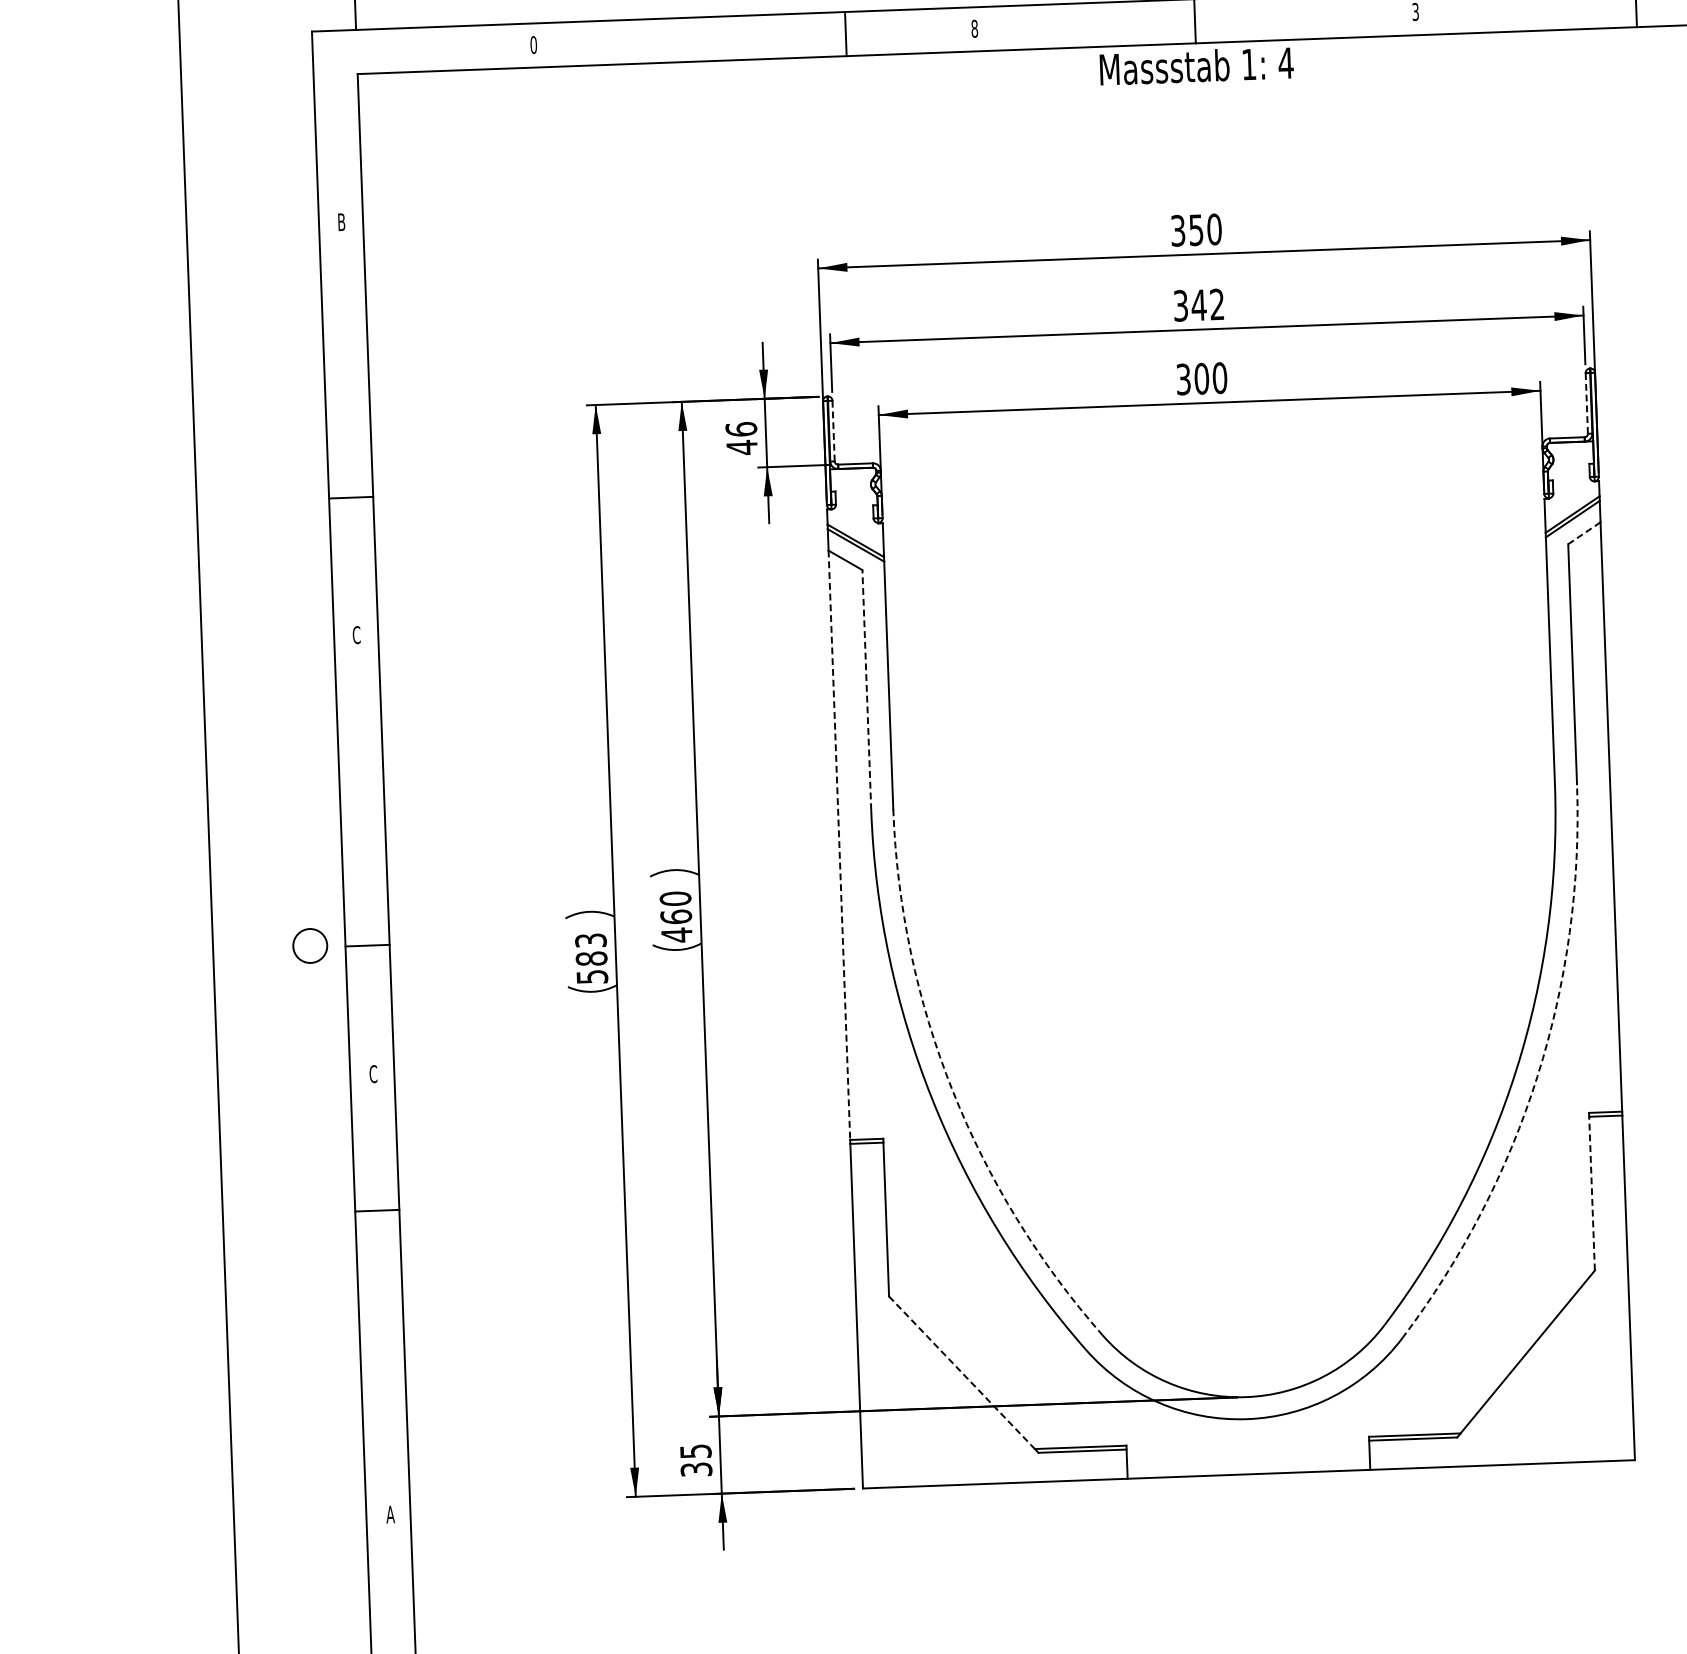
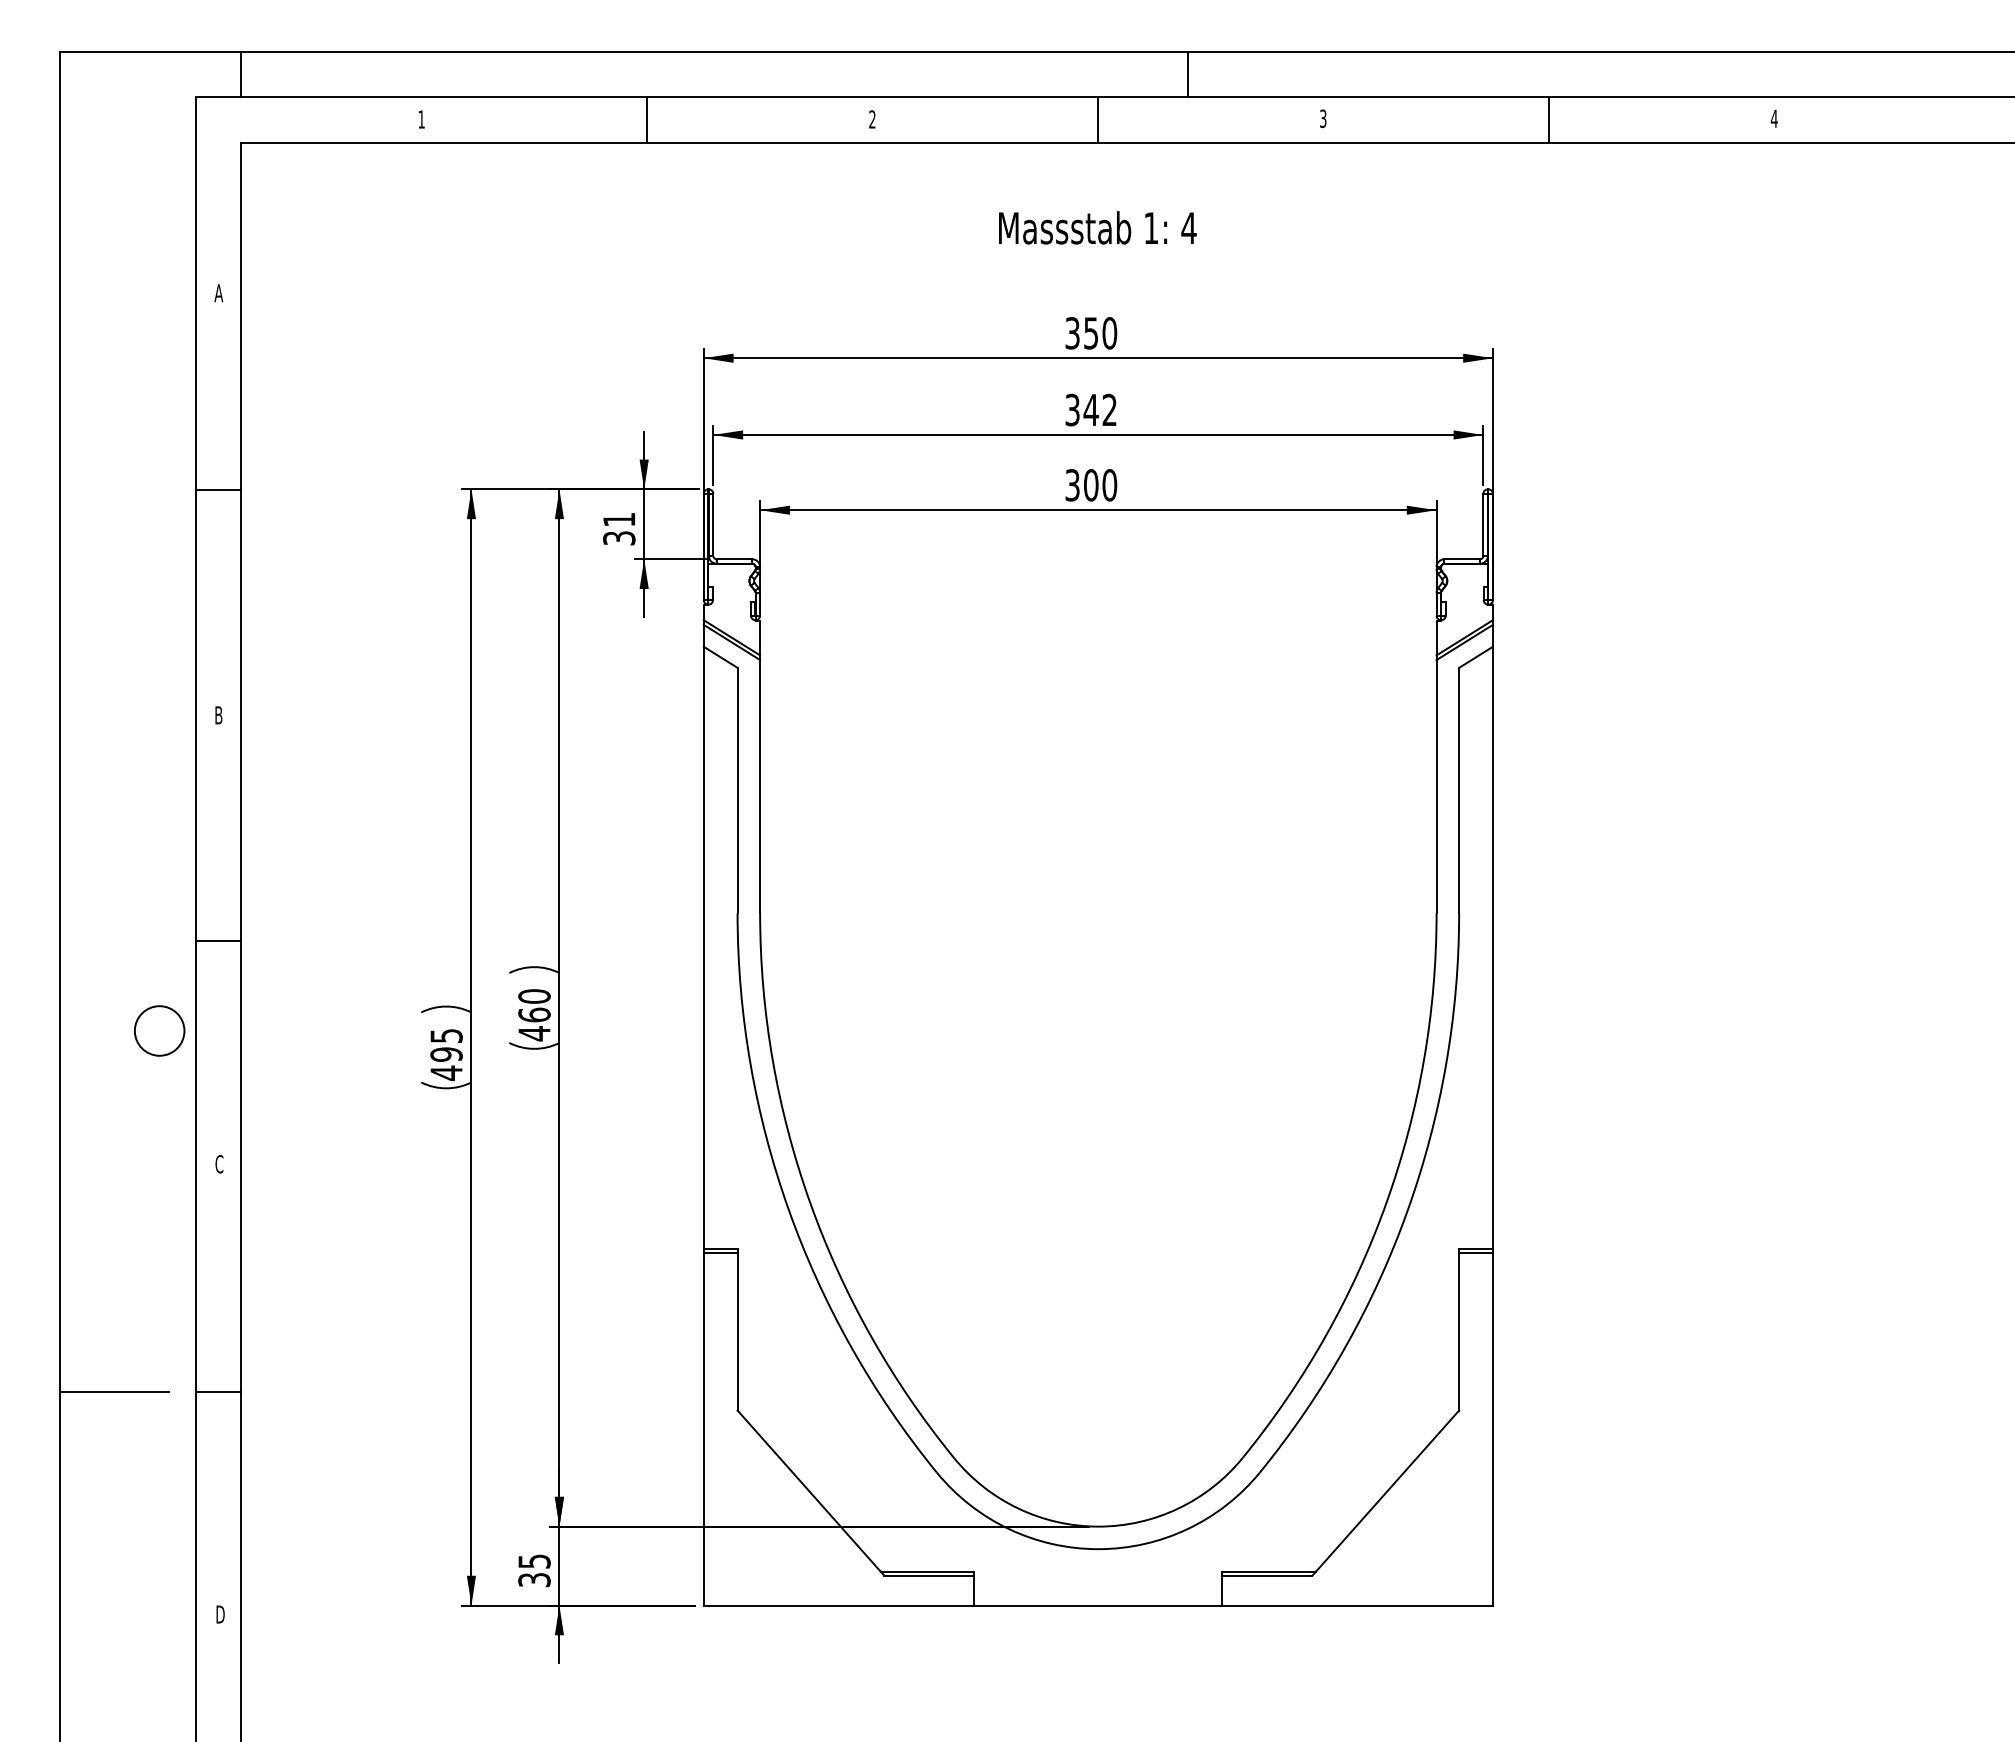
text: (974, 28) -> (872, 119), 8 -> 2
line: (845, 33) -> (646, 119), moved
text: (533, 45) -> (421, 119), 0 -> 1
text: (1196, 65) -> (1097, 227), moved
text: (341, 222) -> (218, 293), B -> A
line: (1586, 403) -> (1483, 524), dashed -> solid
line: (833, 430) -> (713, 524), dashed -> solid
text: (741, 438) -> (619, 529), 46 -> 31
line: (350, 497) -> (217, 489), moved
line: (1584, 533) -> (1476, 657), dashed -> solid
text: (356, 635) -> (218, 715), C -> B
line: (866, 690) -> (737, 790), dashed -> solid
line: (839, 845) -> (703, 948), dashed -> solid
circle: (309, 945) -> (159, 1030), size x1.43
line: (366, 945) -> (217, 940), moved
text: (591, 958) -> (446, 1054), 583 -> 495
arc: (1537, 1076) -> (1407, 1210), dashed -> solid
arc: (952, 1090) -> (810, 1202), dashed -> solid
line: (1592, 1191) -> (1459, 1329), dashed -> solid
line: (376, 1210) -> (217, 1391), moved
line: (278, 1300) -> (114, 1391), added
line: (962, 1373) -> (809, 1491), dashed -> solid
text: (390, 1514) -> (220, 1614), A -> D

